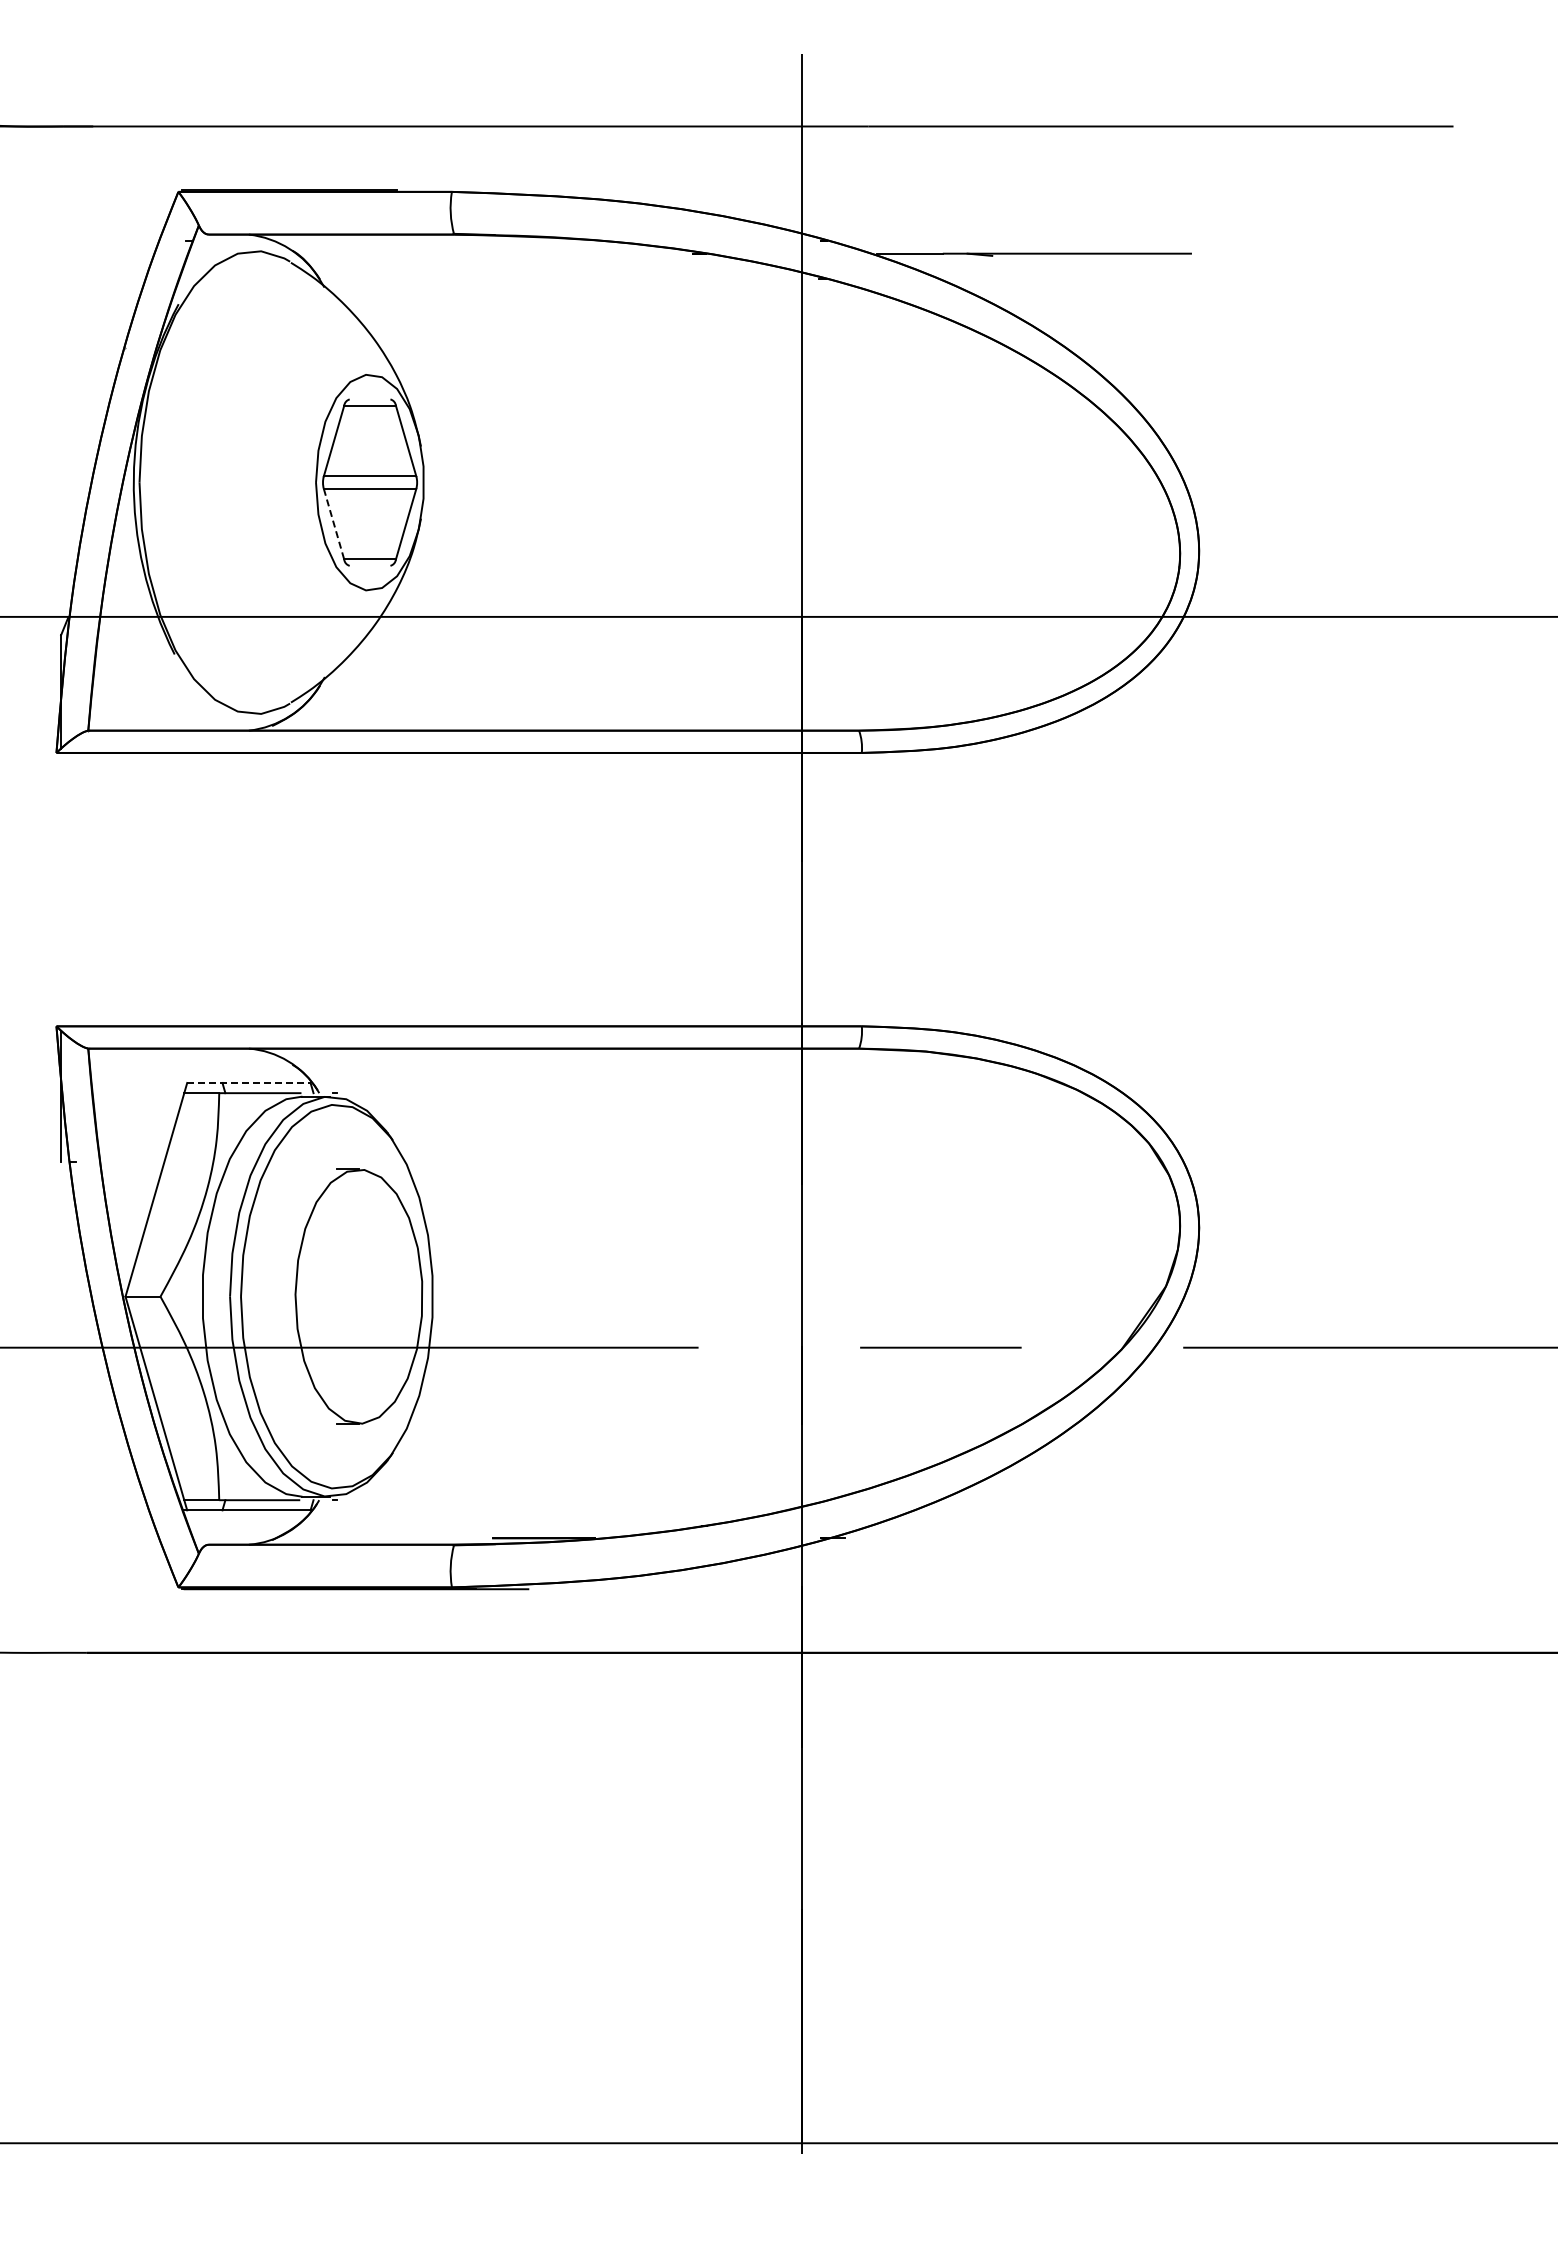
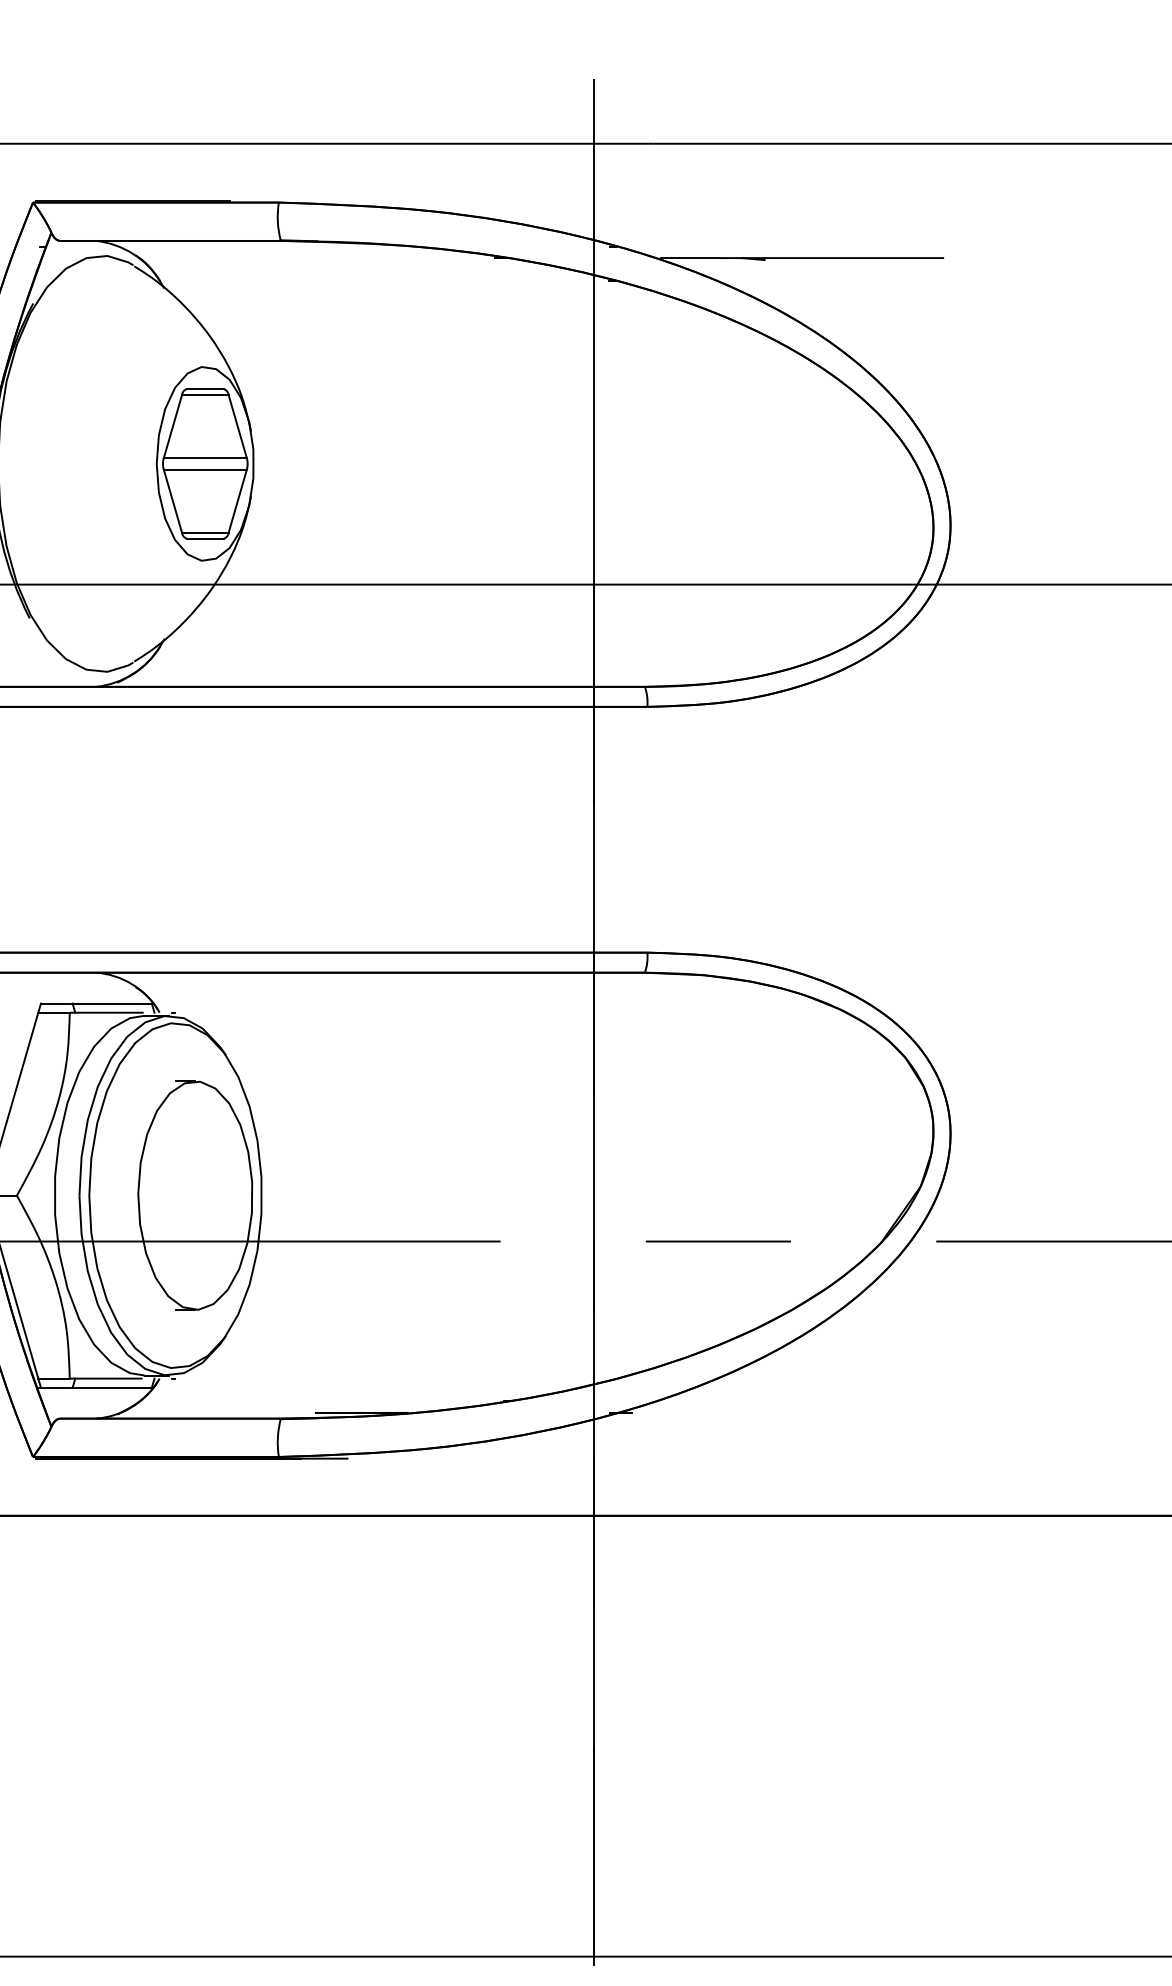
line: (369, 399) -> (204, 389), added
line: (334, 524) -> (173, 501), dashed -> solid
line: (369, 565) -> (204, 538), added
line: (248, 1083) -> (96, 1004), dashed -> solid

